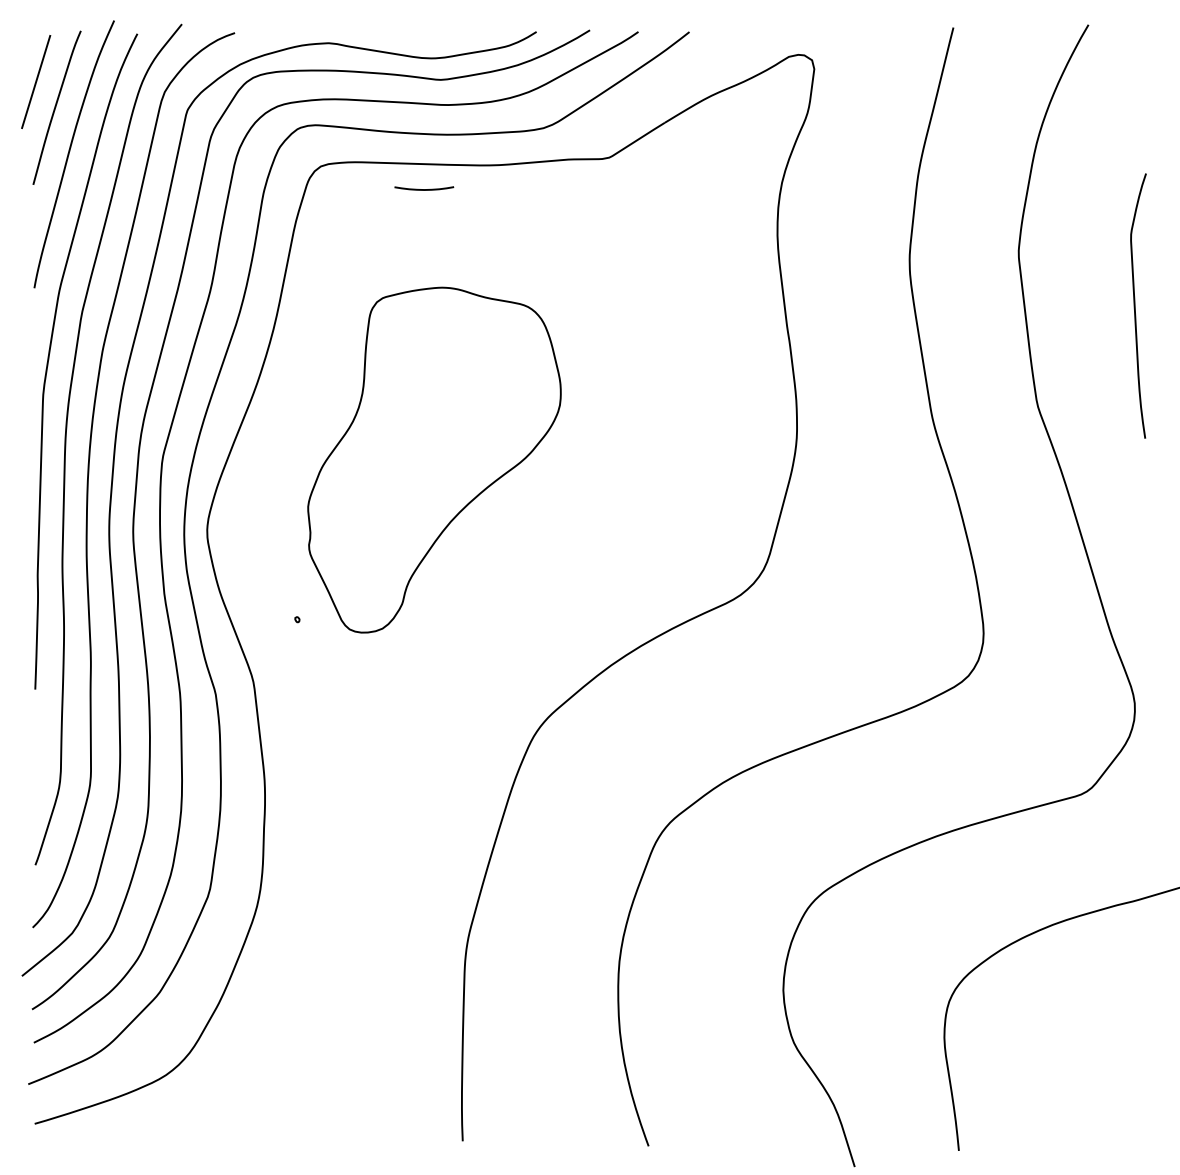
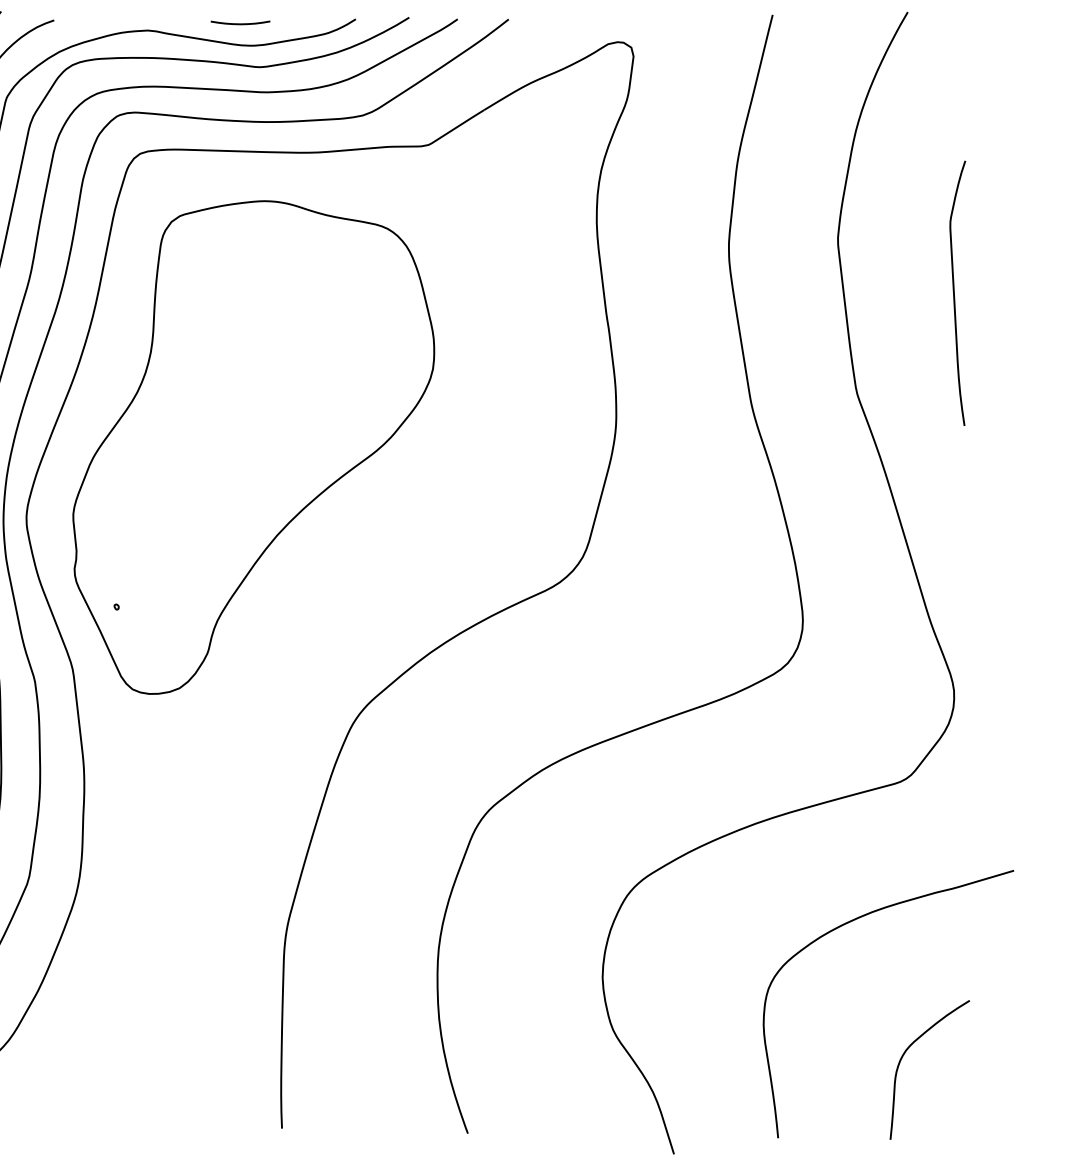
curve: (424, 189) -> (240, 23), moved
part: (434, 459) -> (253, 446), size x1.43
curve: (1085, 1067) -> (904, 1054), added

